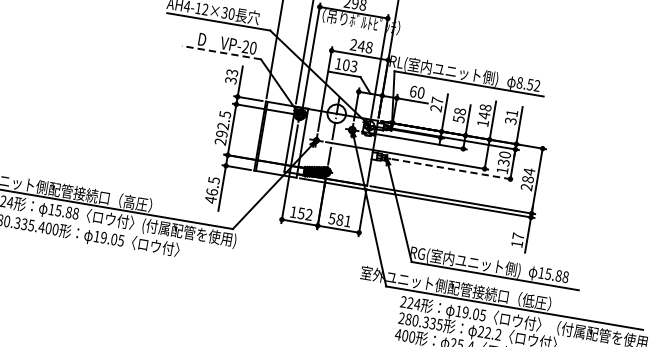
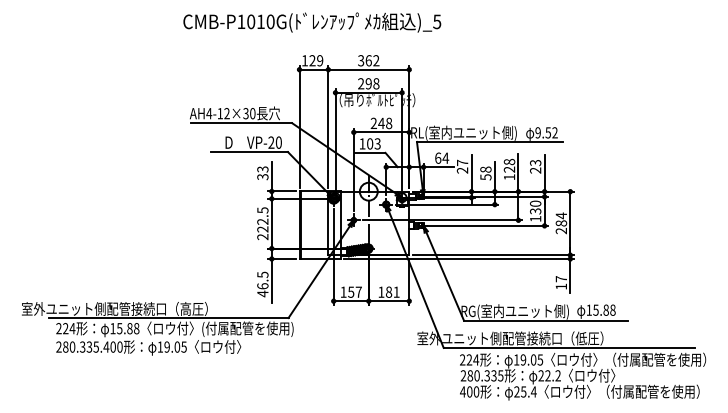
line: (221, 53) -> (249, 152), dashed -> solid
text: (519, 82) -> (537, 132), 8.52 -> 9.52
text: (420, 92) -> (445, 157), 60 -> 64
text: (484, 115) -> (509, 169), 148 -> 128
text: (511, 116) -> (535, 166), 31 -> 23
text: (221, 134) -> (262, 229), 292.5 -> 222.5
line: (453, 169) -> (488, 225), dashed -> solid
text: (308, 214) -> (358, 291), 152 -> 157
text: (332, 218) -> (381, 291), 581 -> 181

